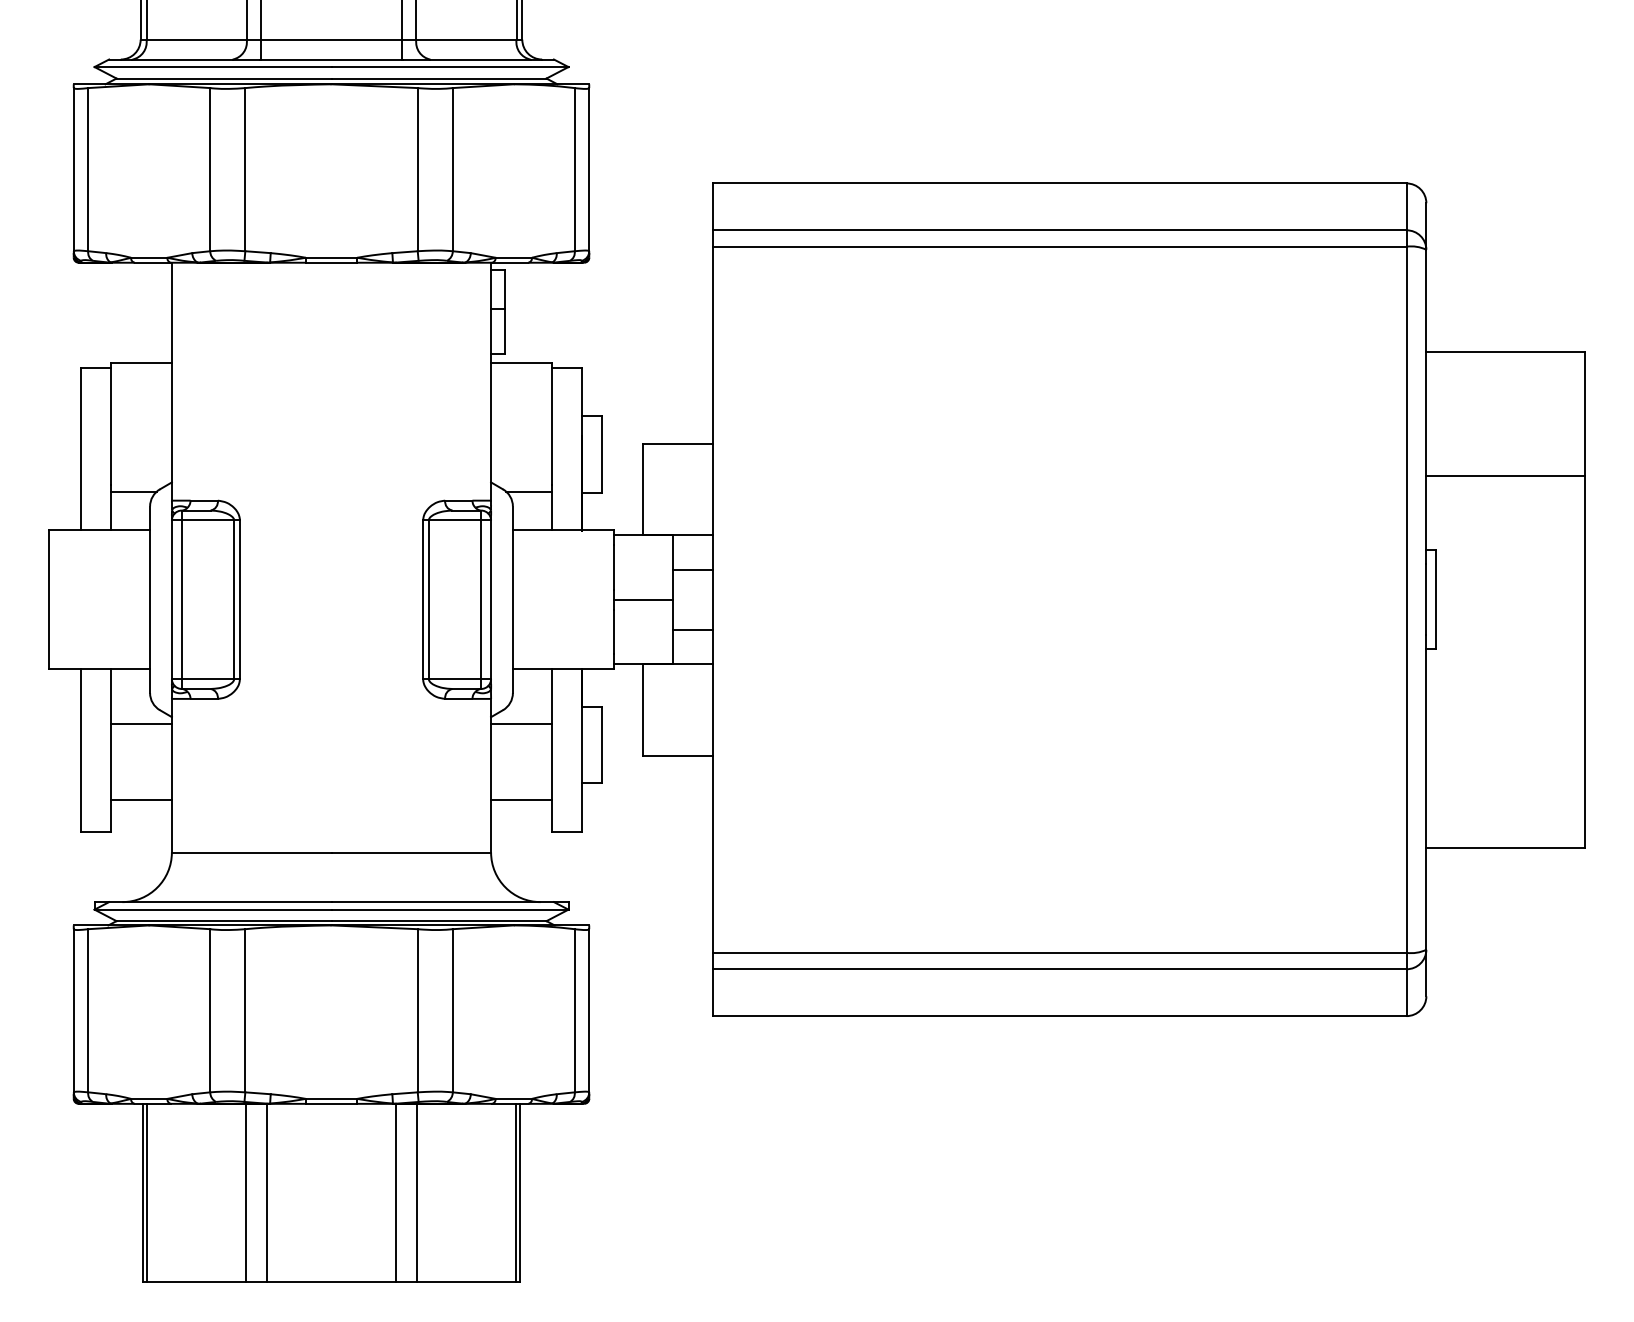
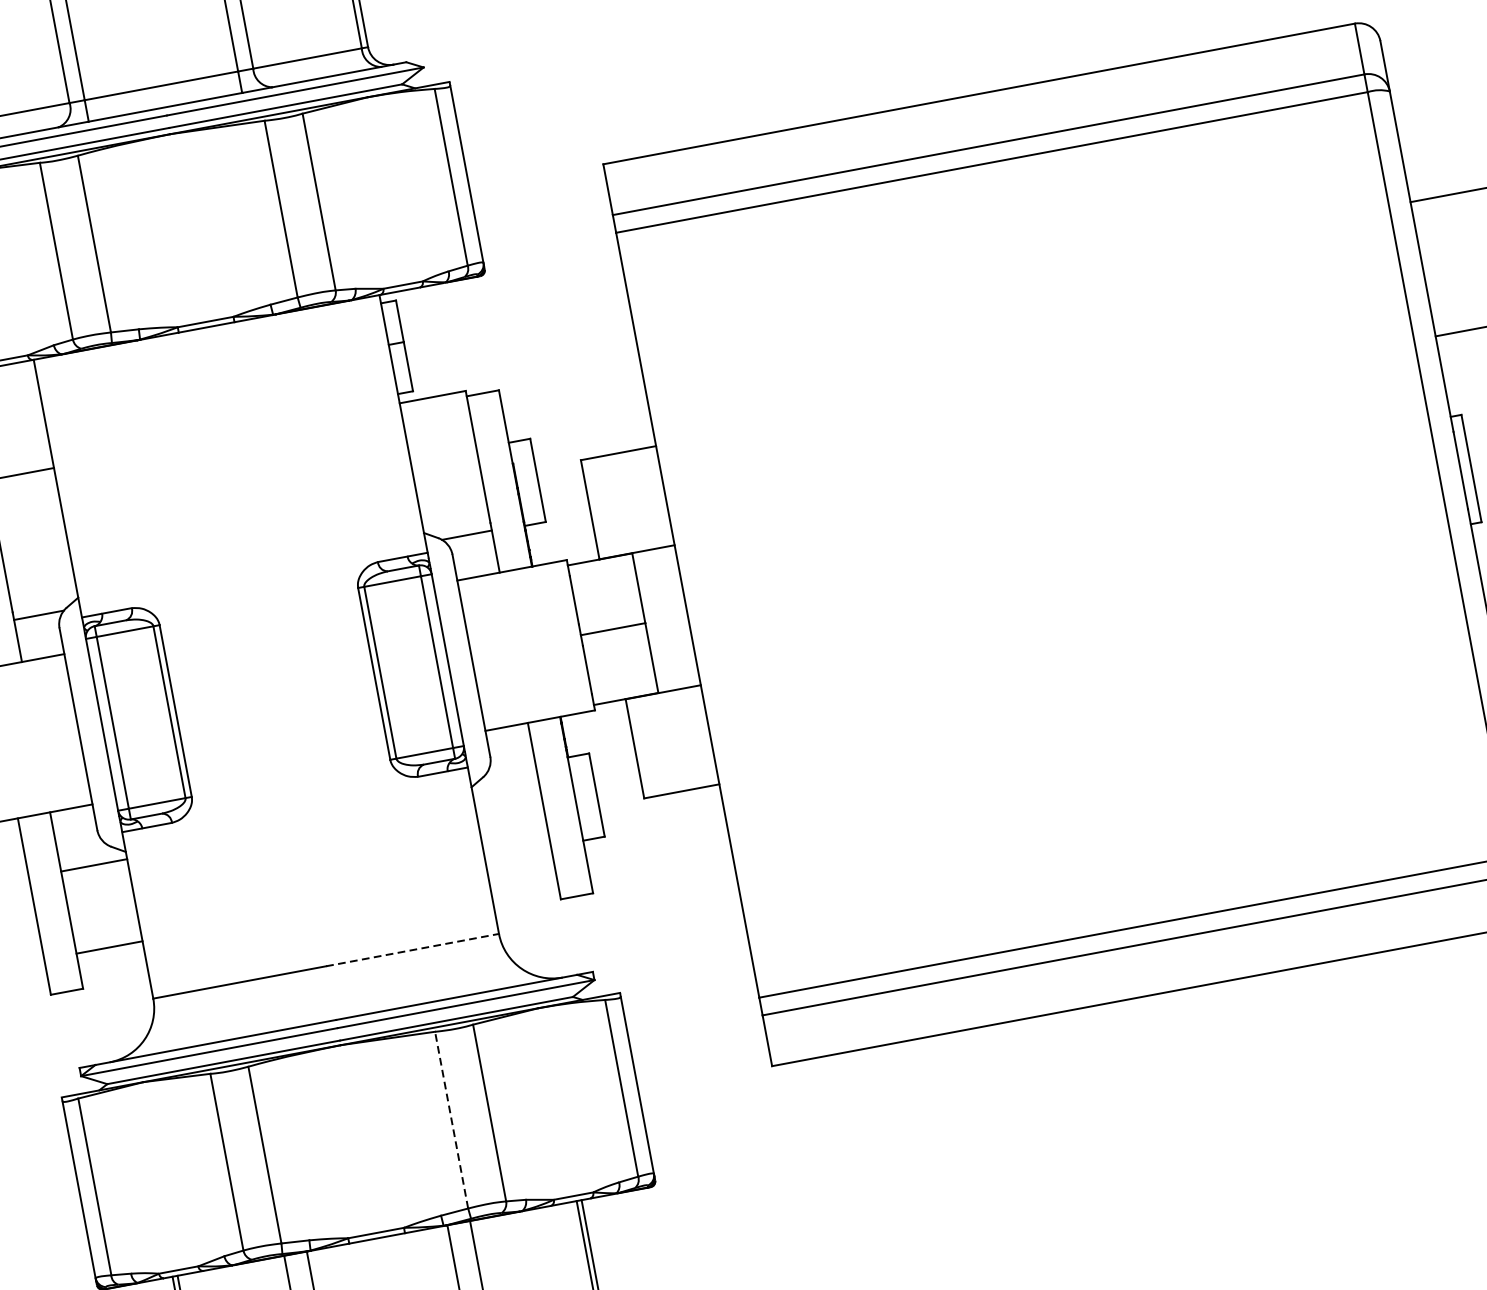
line: (692, 570) -> (659, 587), removed
line: (692, 629) -> (671, 651), removed
line: (521, 723) -> (505, 787), removed
line: (521, 799) -> (521, 870), removed
line: (411, 852) -> (412, 949), solid -> dashed
line: (417, 1010) -> (451, 1119), solid -> dashed

